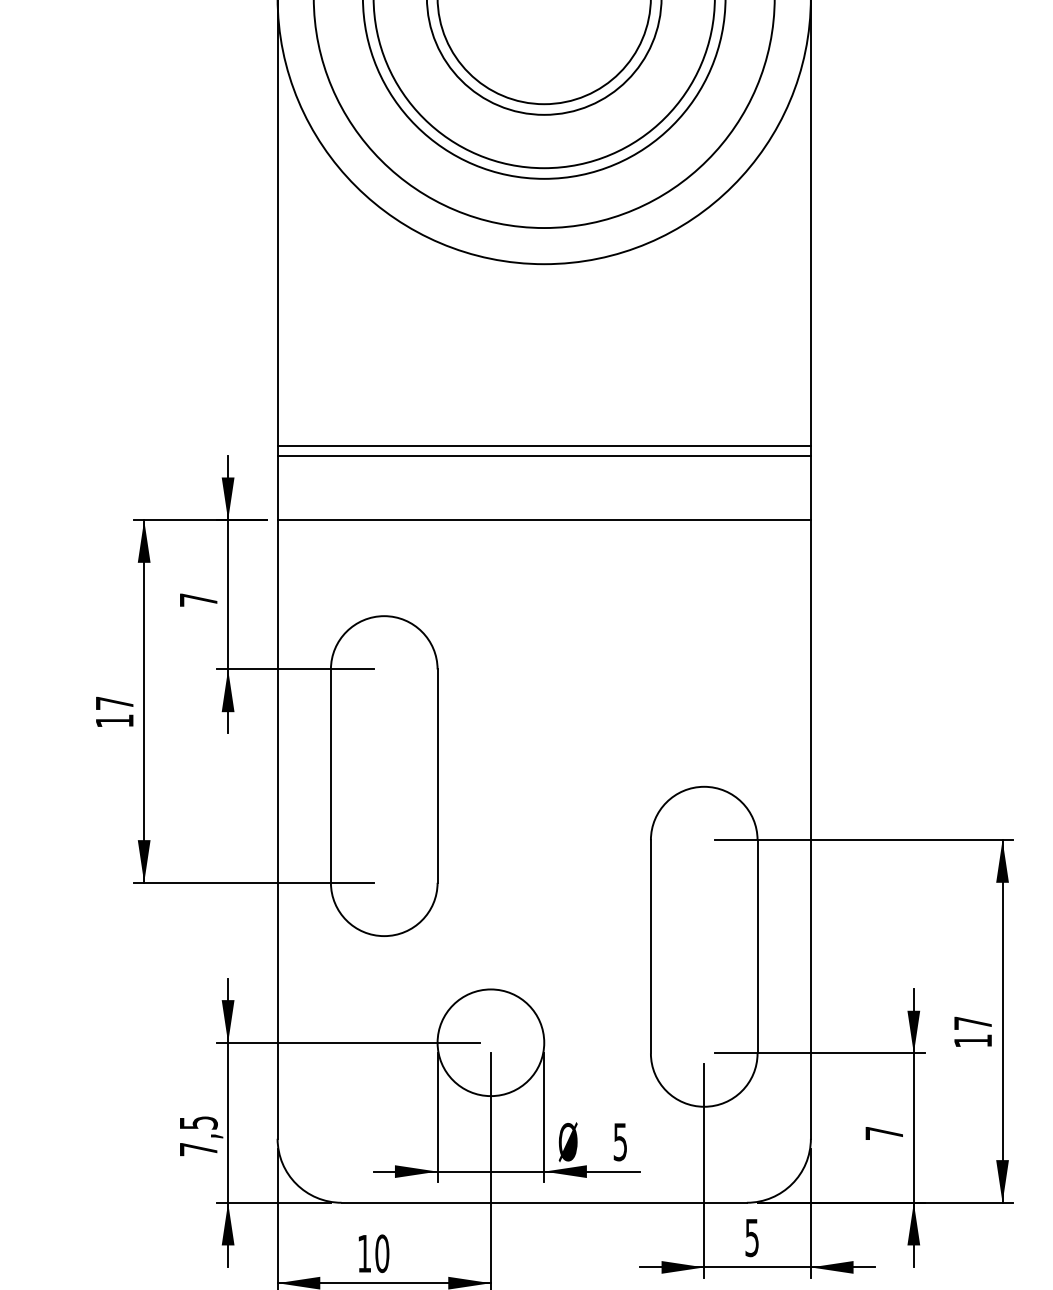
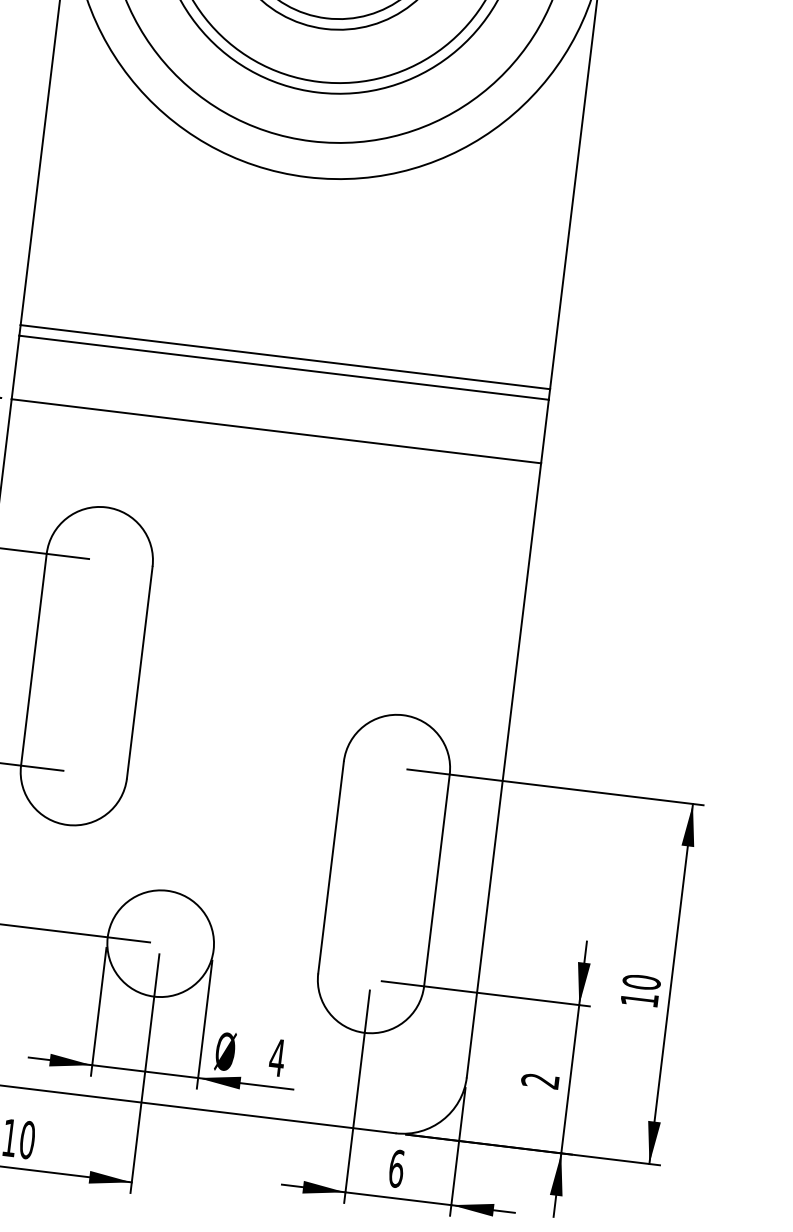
text: (972, 1023) -> (641, 982), 17 -> 10
text: (883, 1133) -> (539, 1080), 7 -> 2
text: (620, 1142) -> (277, 1058), 5 -> 4
text: (752, 1237) -> (396, 1168), 5 -> 6

